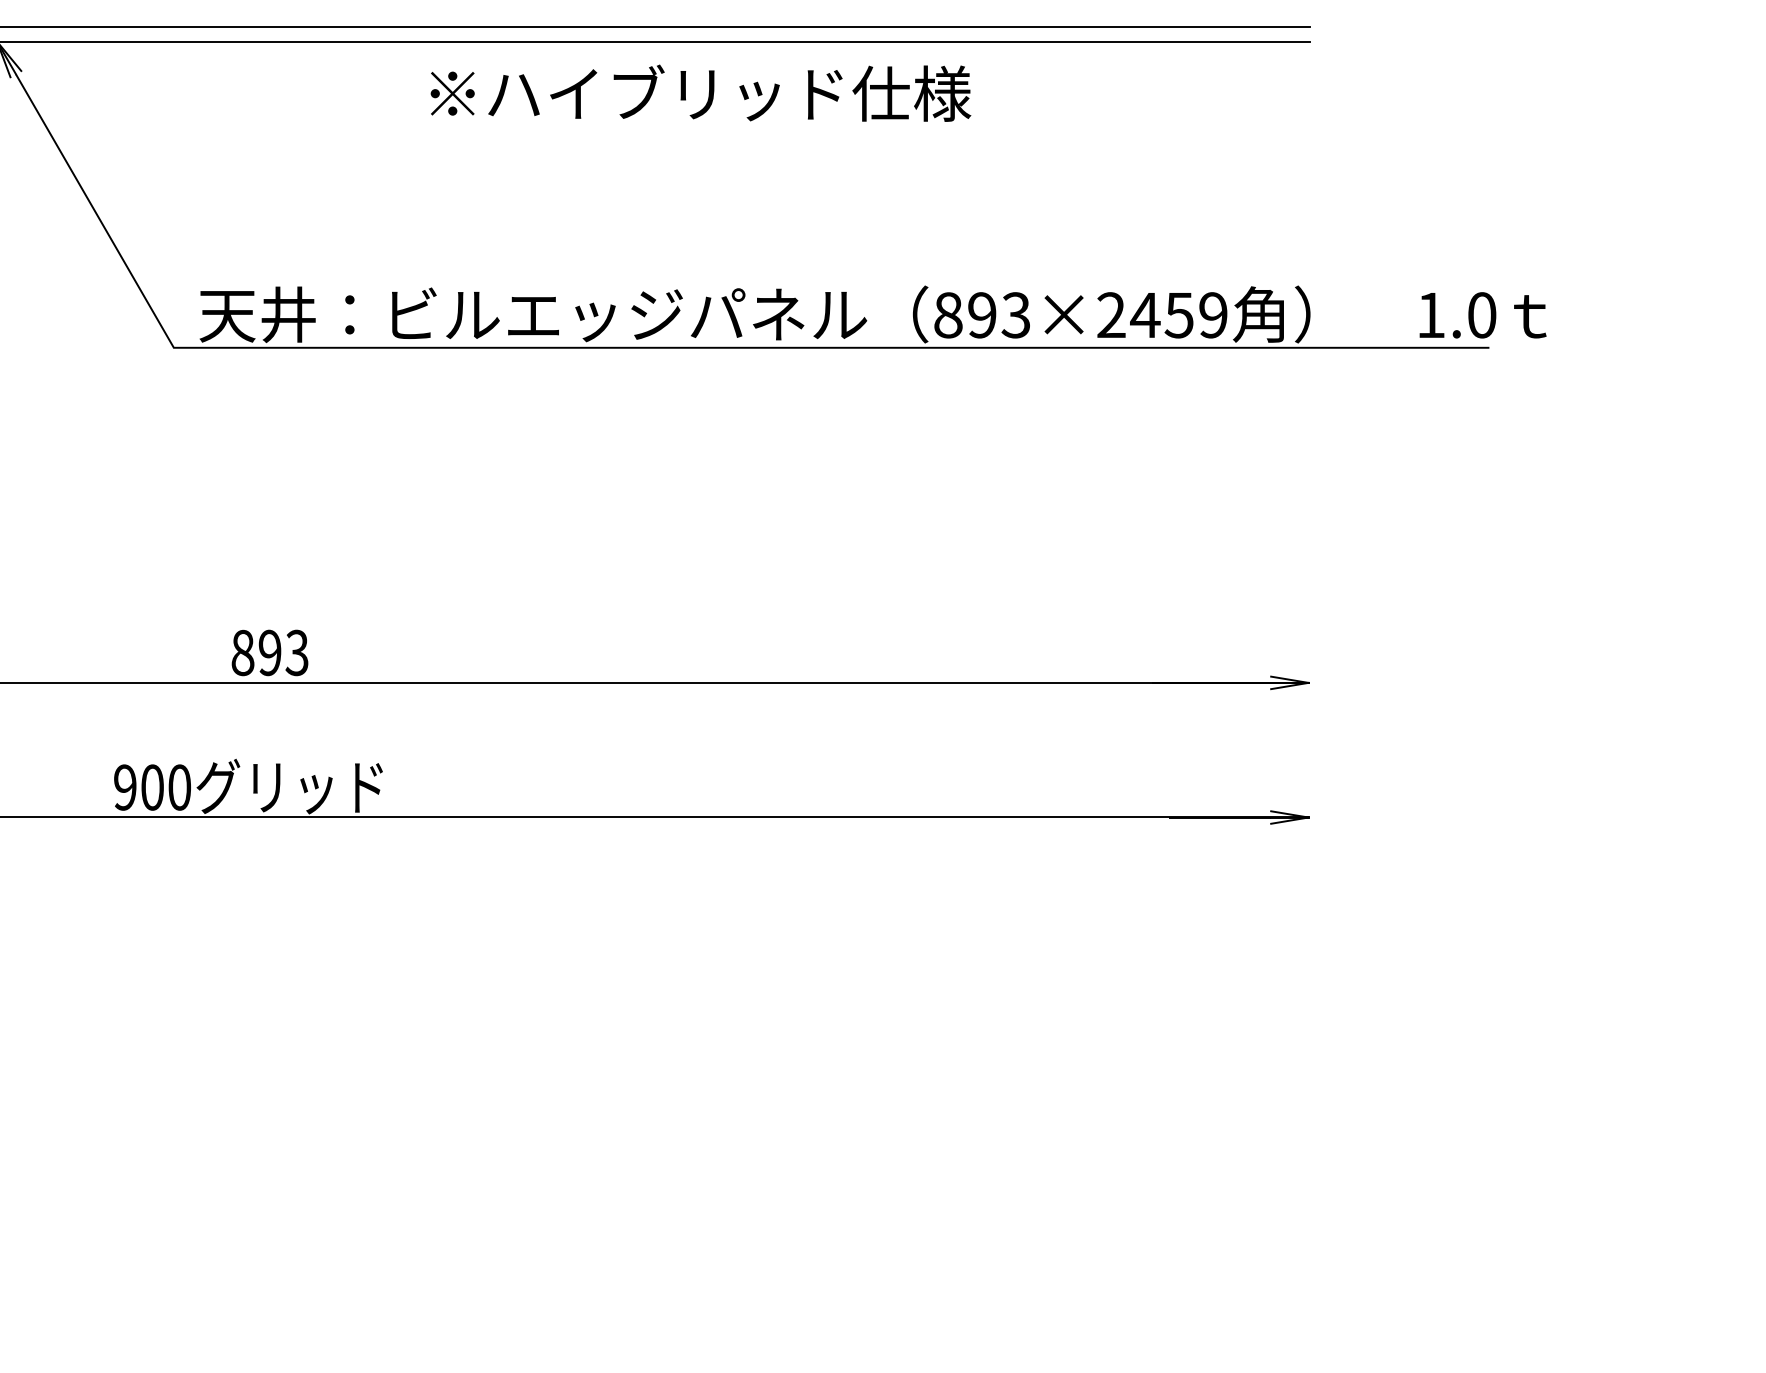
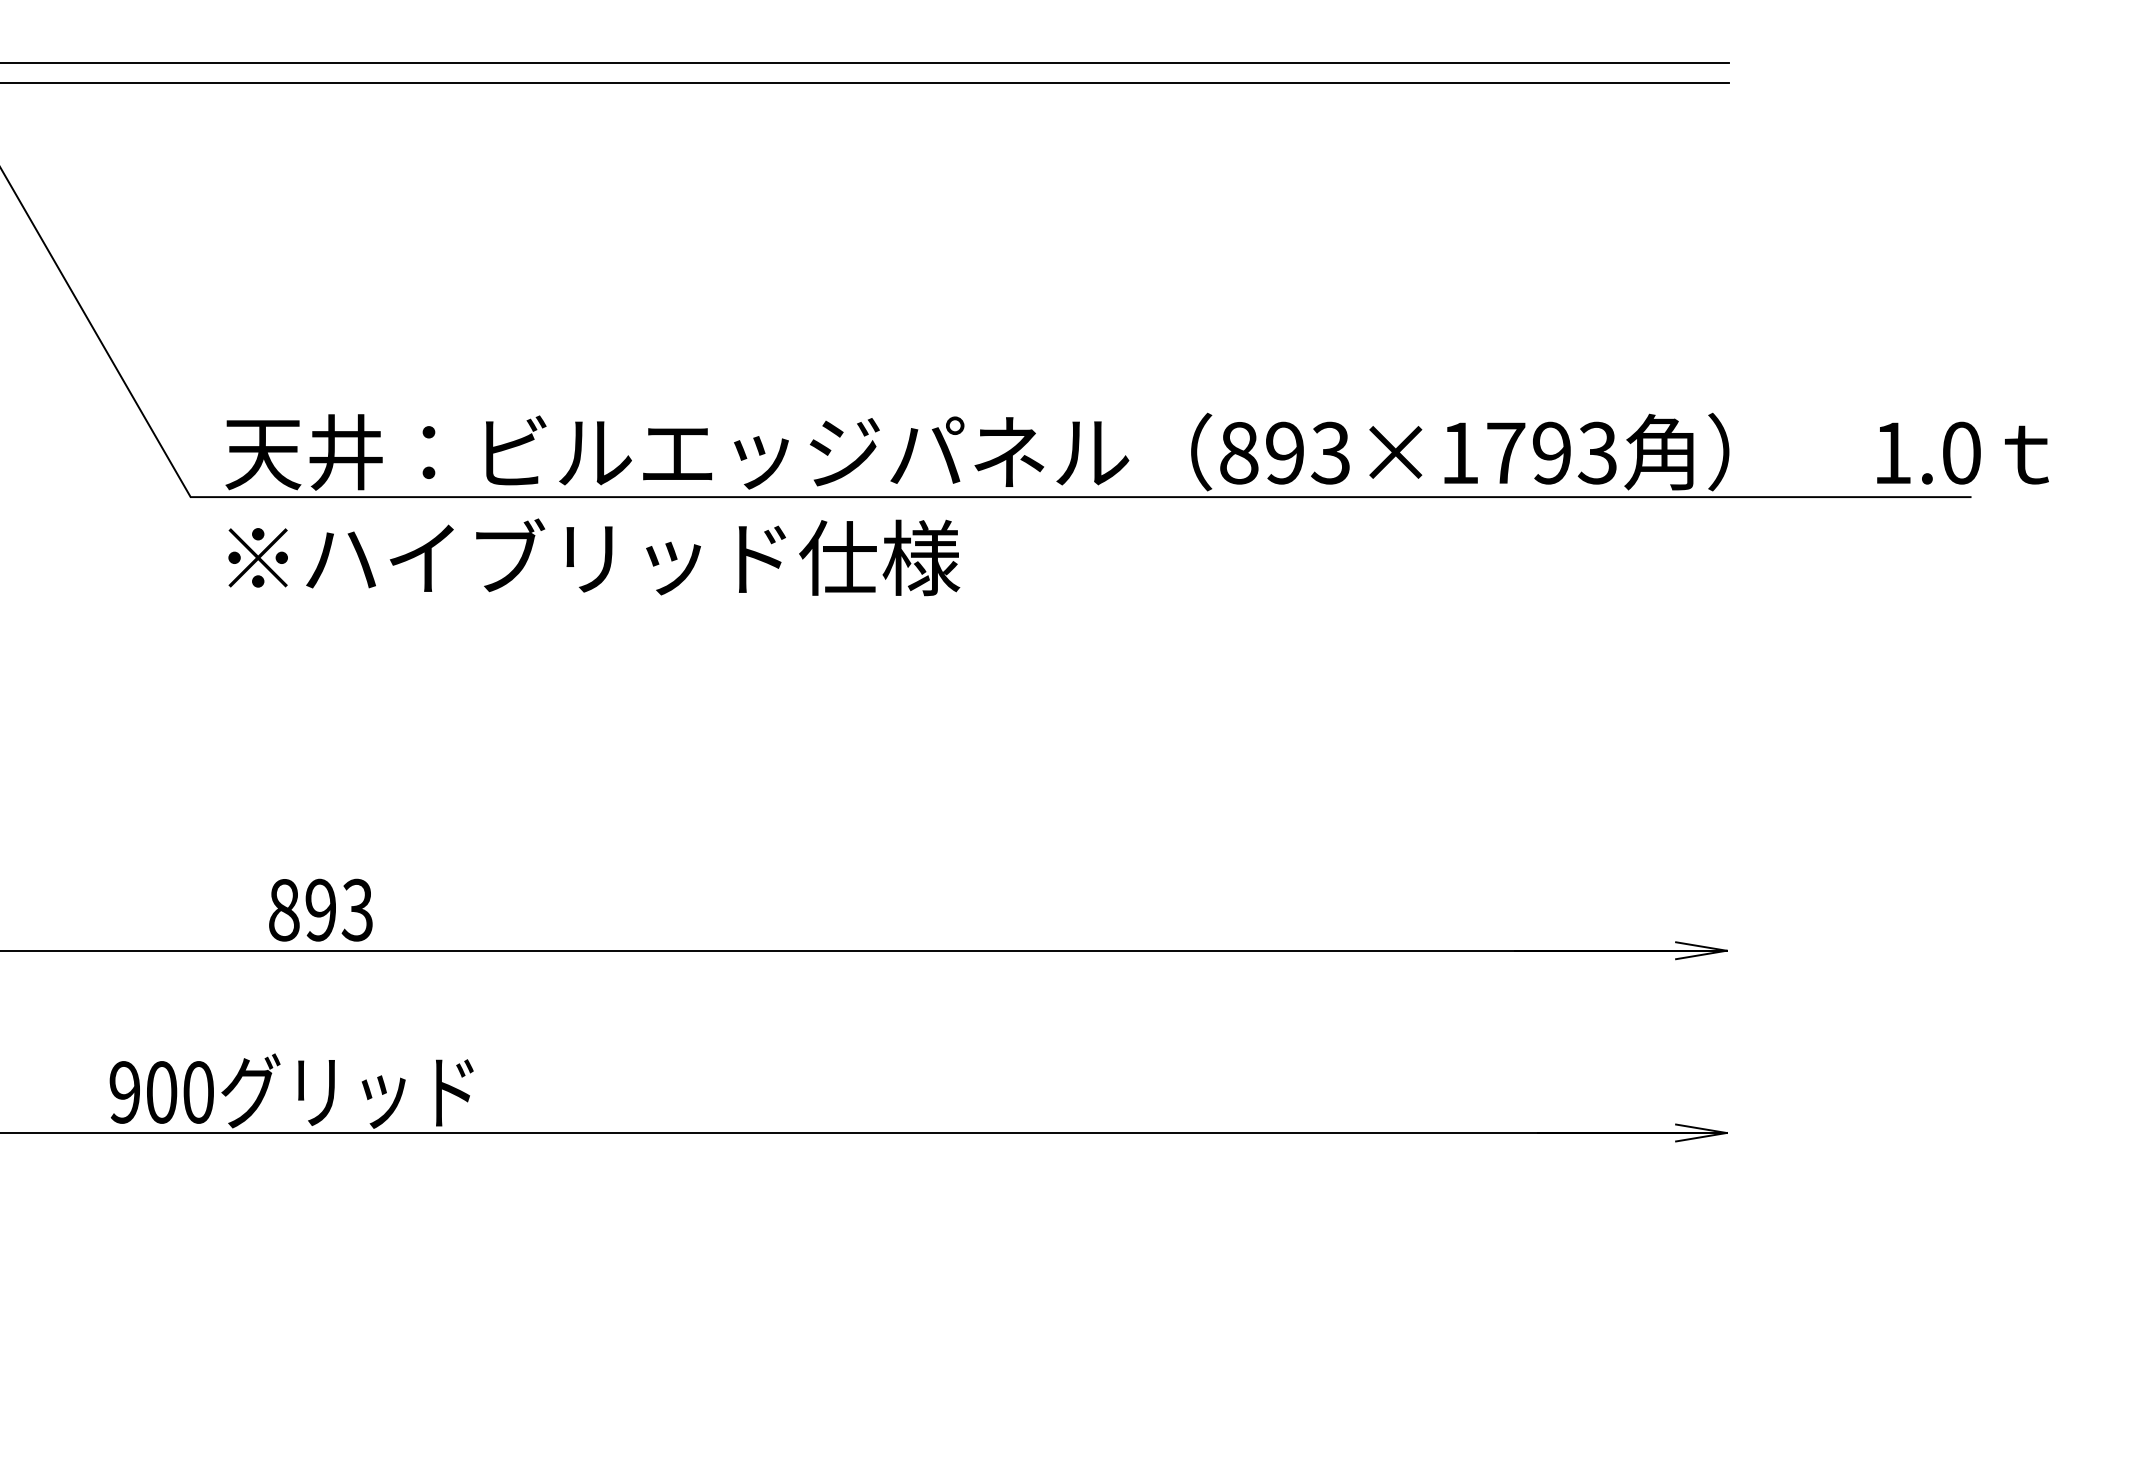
text: (700, 92) -> (593, 556), moved
text: (1162, 315) -> (1528, 453), 893×2459 -> 893×1793

